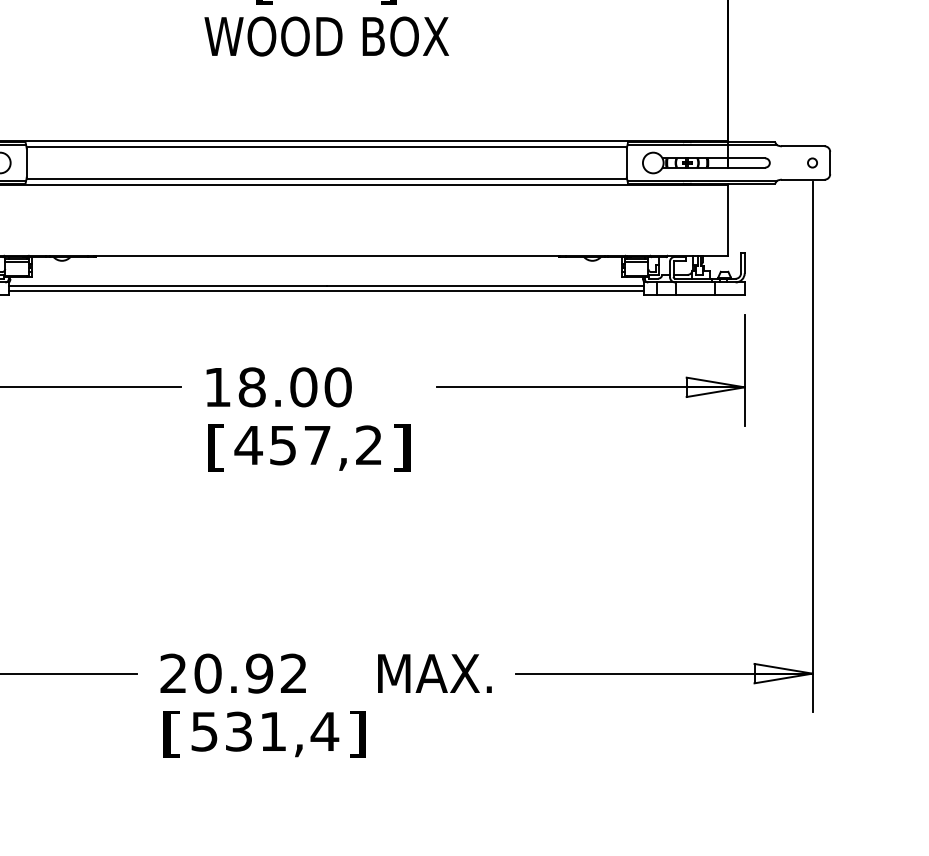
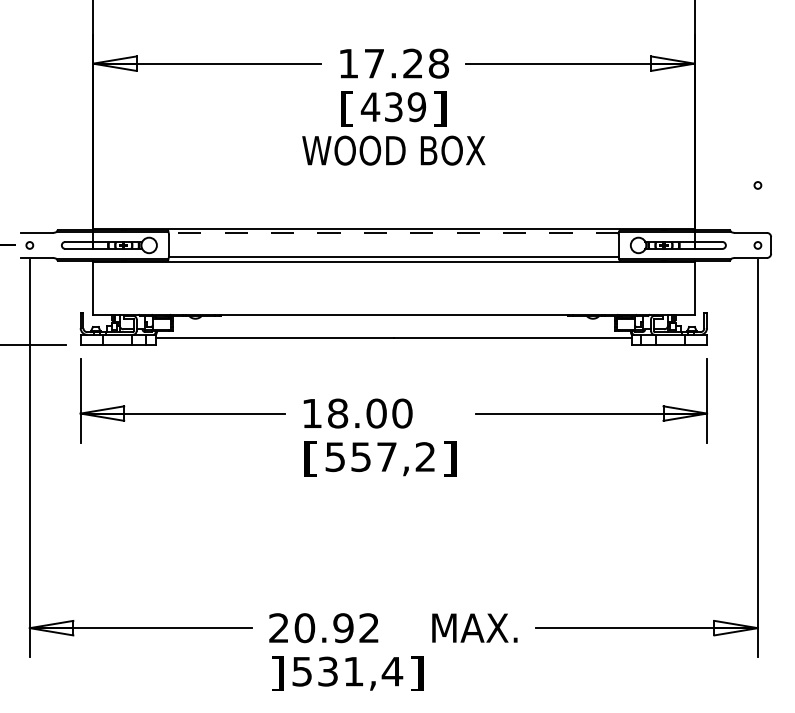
circle: (811, 83) -> (757, 185), added
line: (326, 147) -> (393, 233), solid -> dashed
line: (326, 291) -> (393, 341), removed
text: (248, 445) -> (335, 457), 457,2 -> 557,2
text: (171, 734) -> (277, 673), [ -> ]

